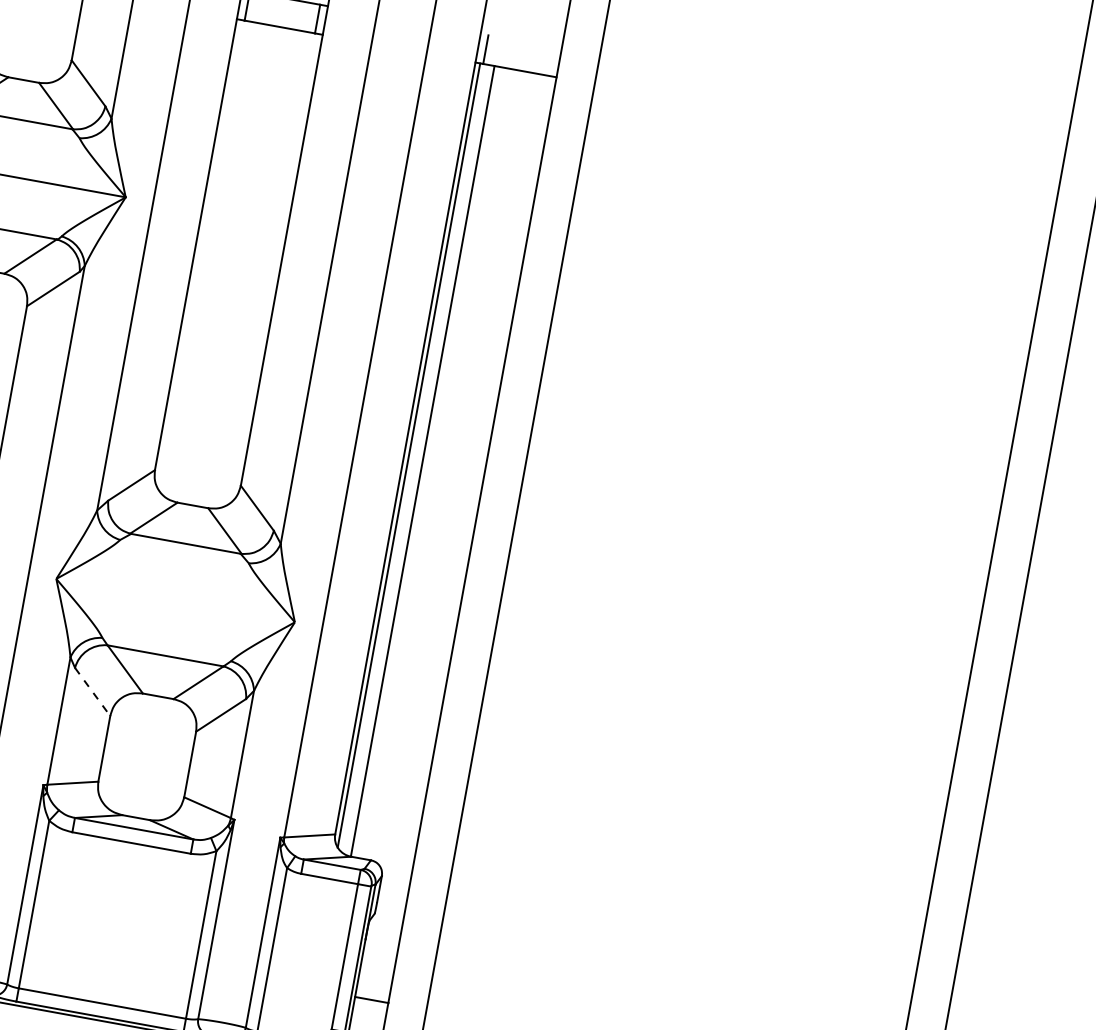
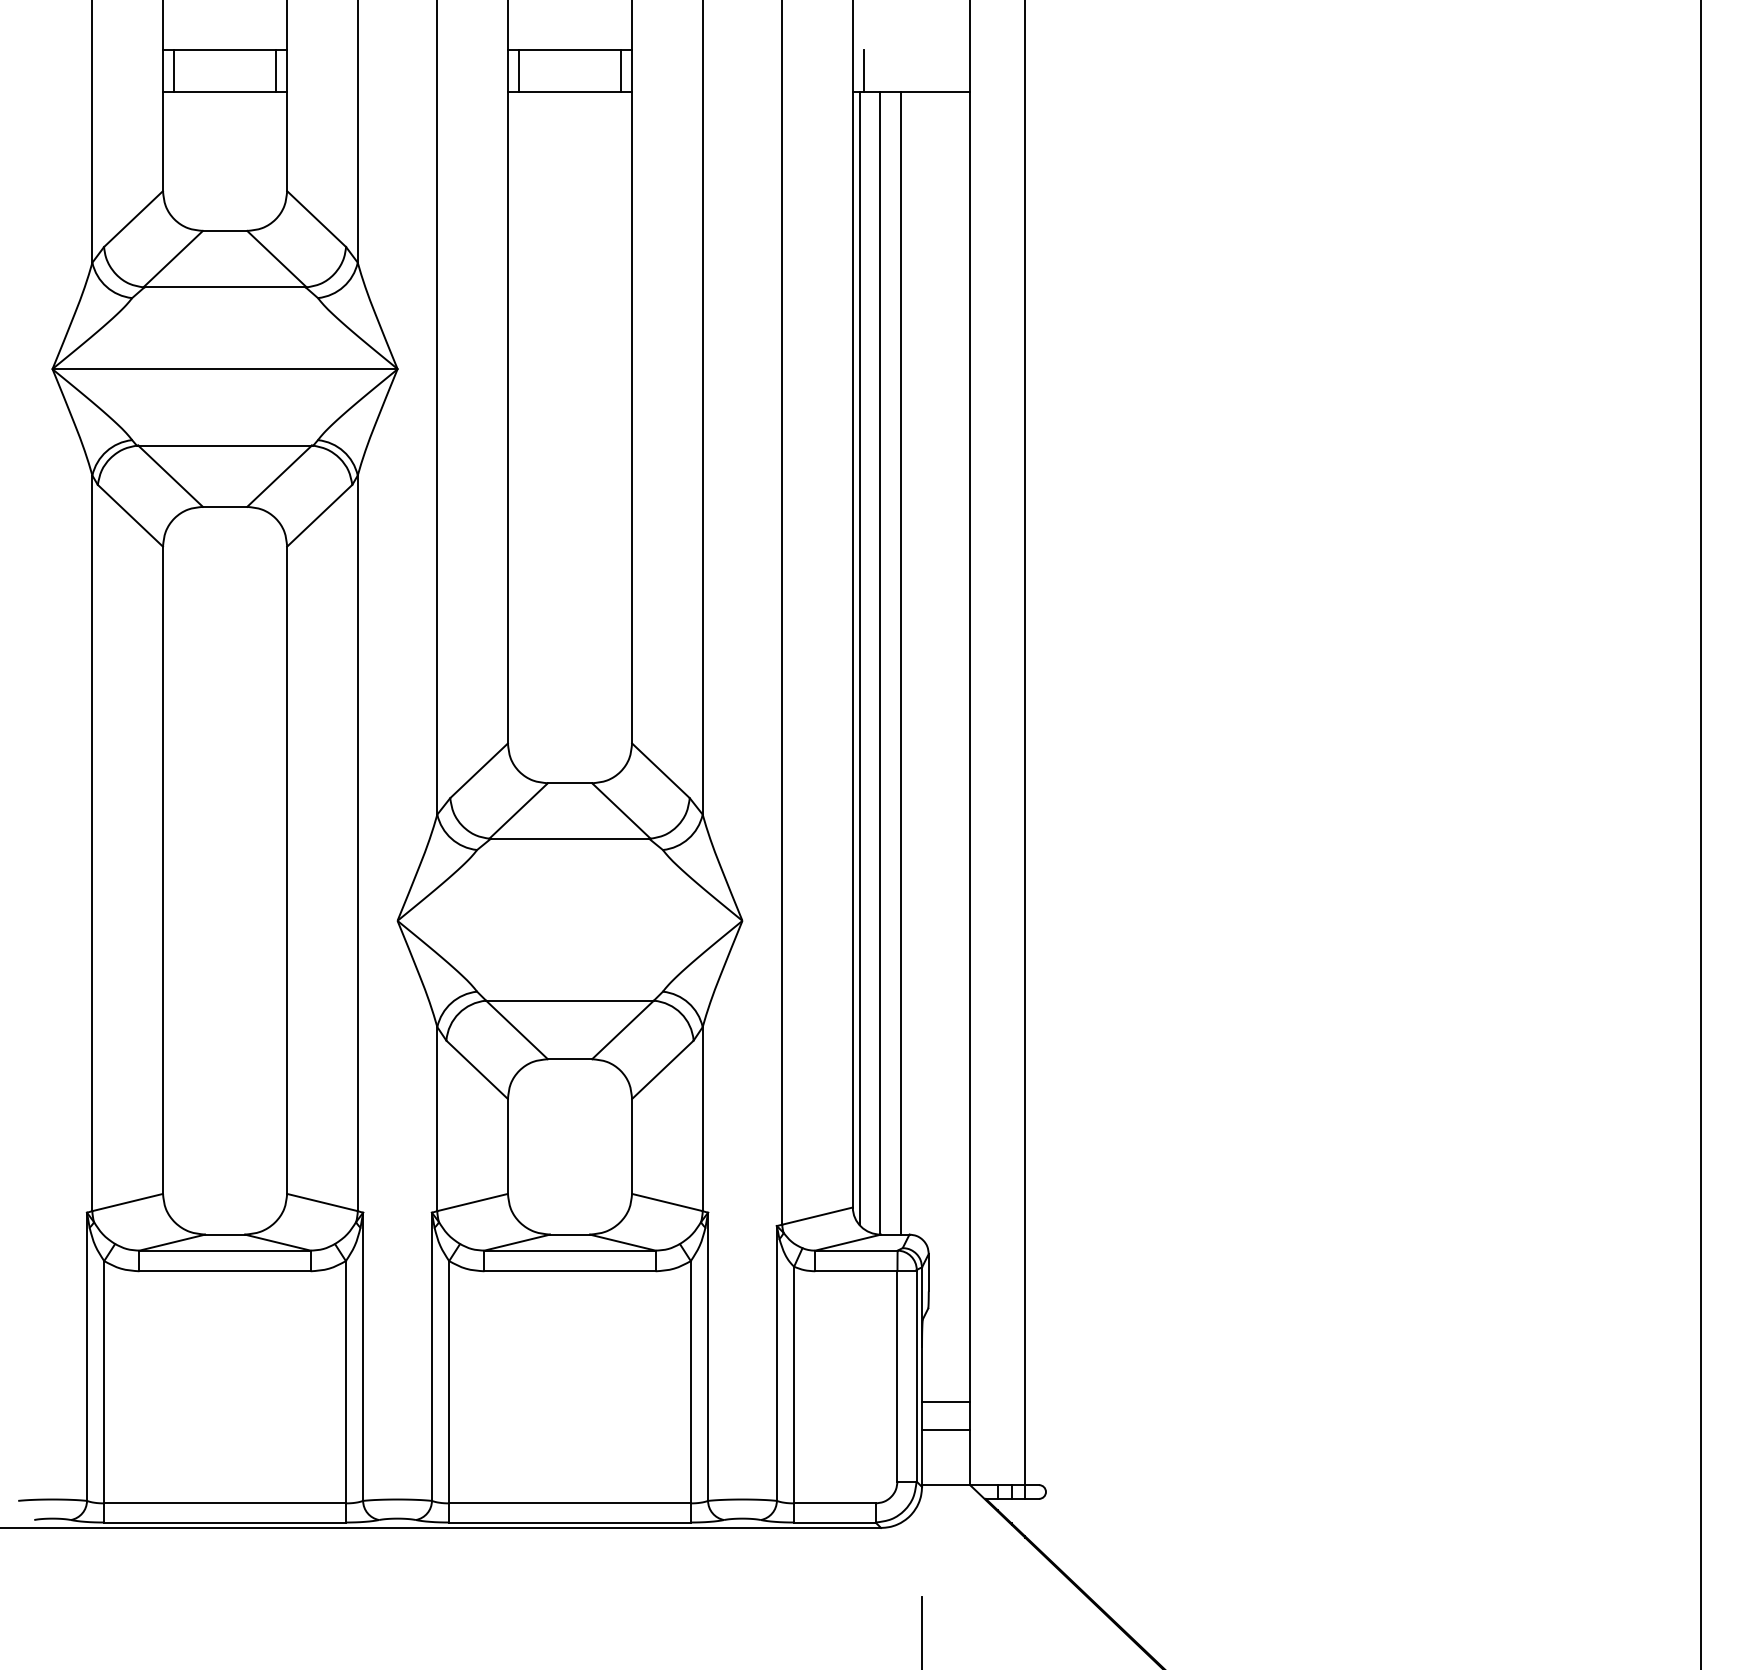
line: (437, 463) -> (901, 662), added
line: (92, 692) -> (477, 1070), dashed -> solid
line: (375, 981) -> (946, 1402), added

